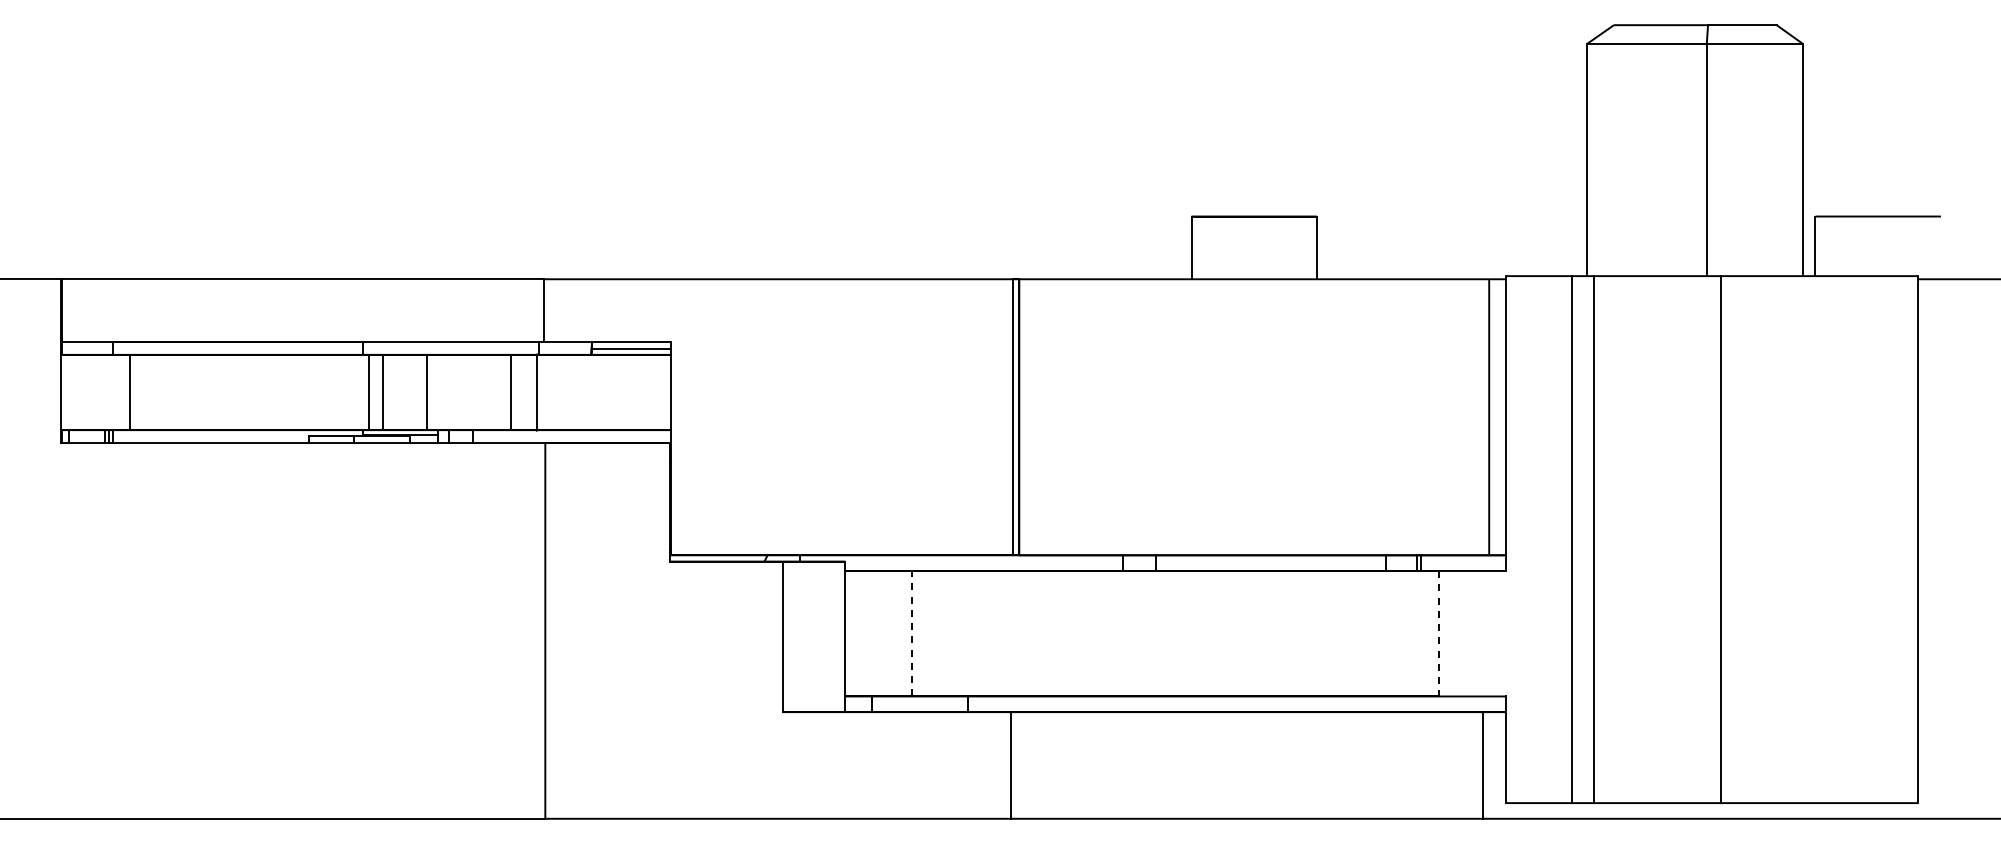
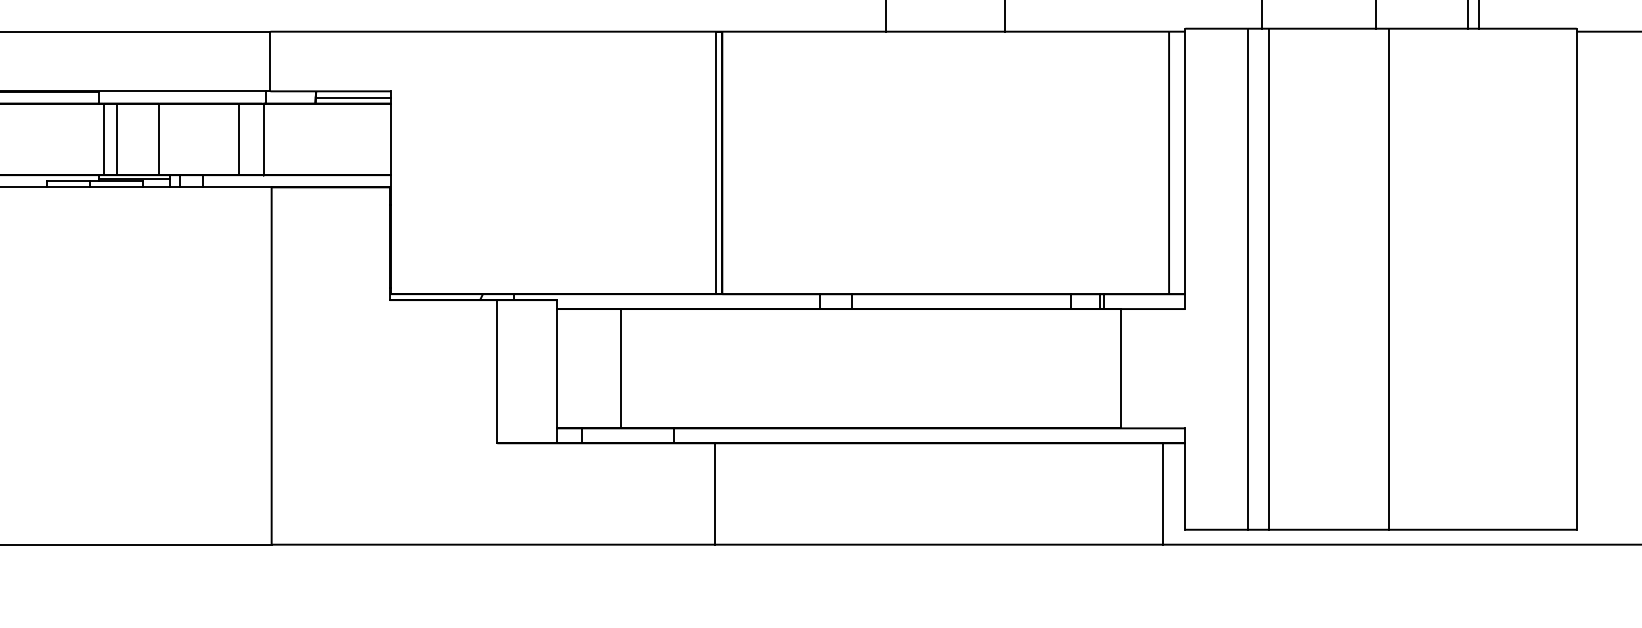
line: (912, 633) -> (620, 368), dashed -> solid
line: (1439, 633) -> (1121, 368), dashed -> solid

